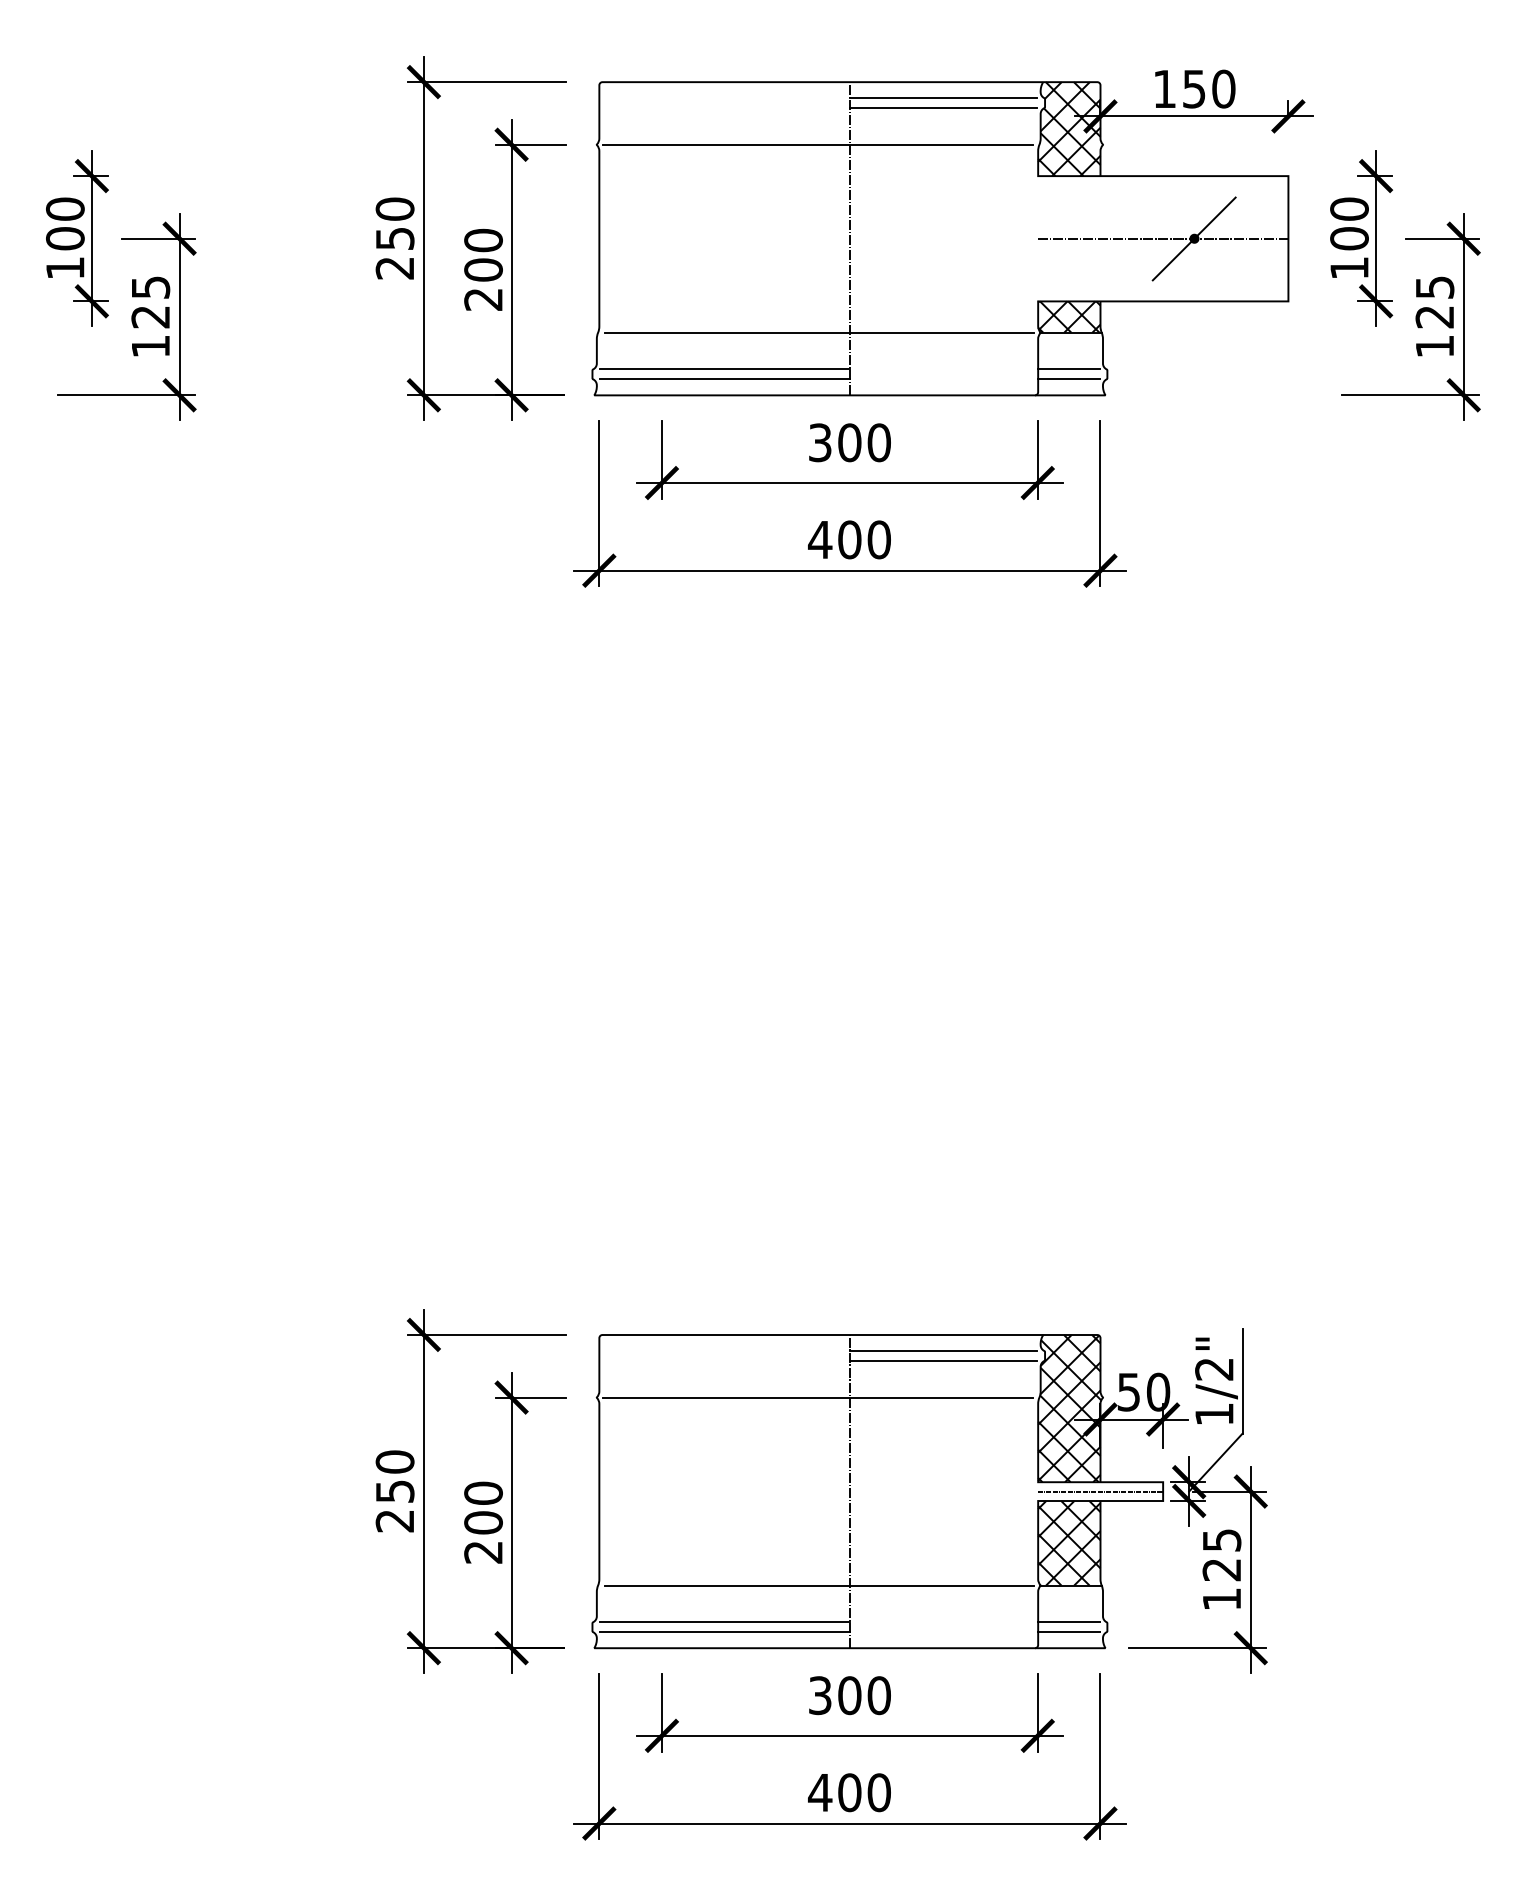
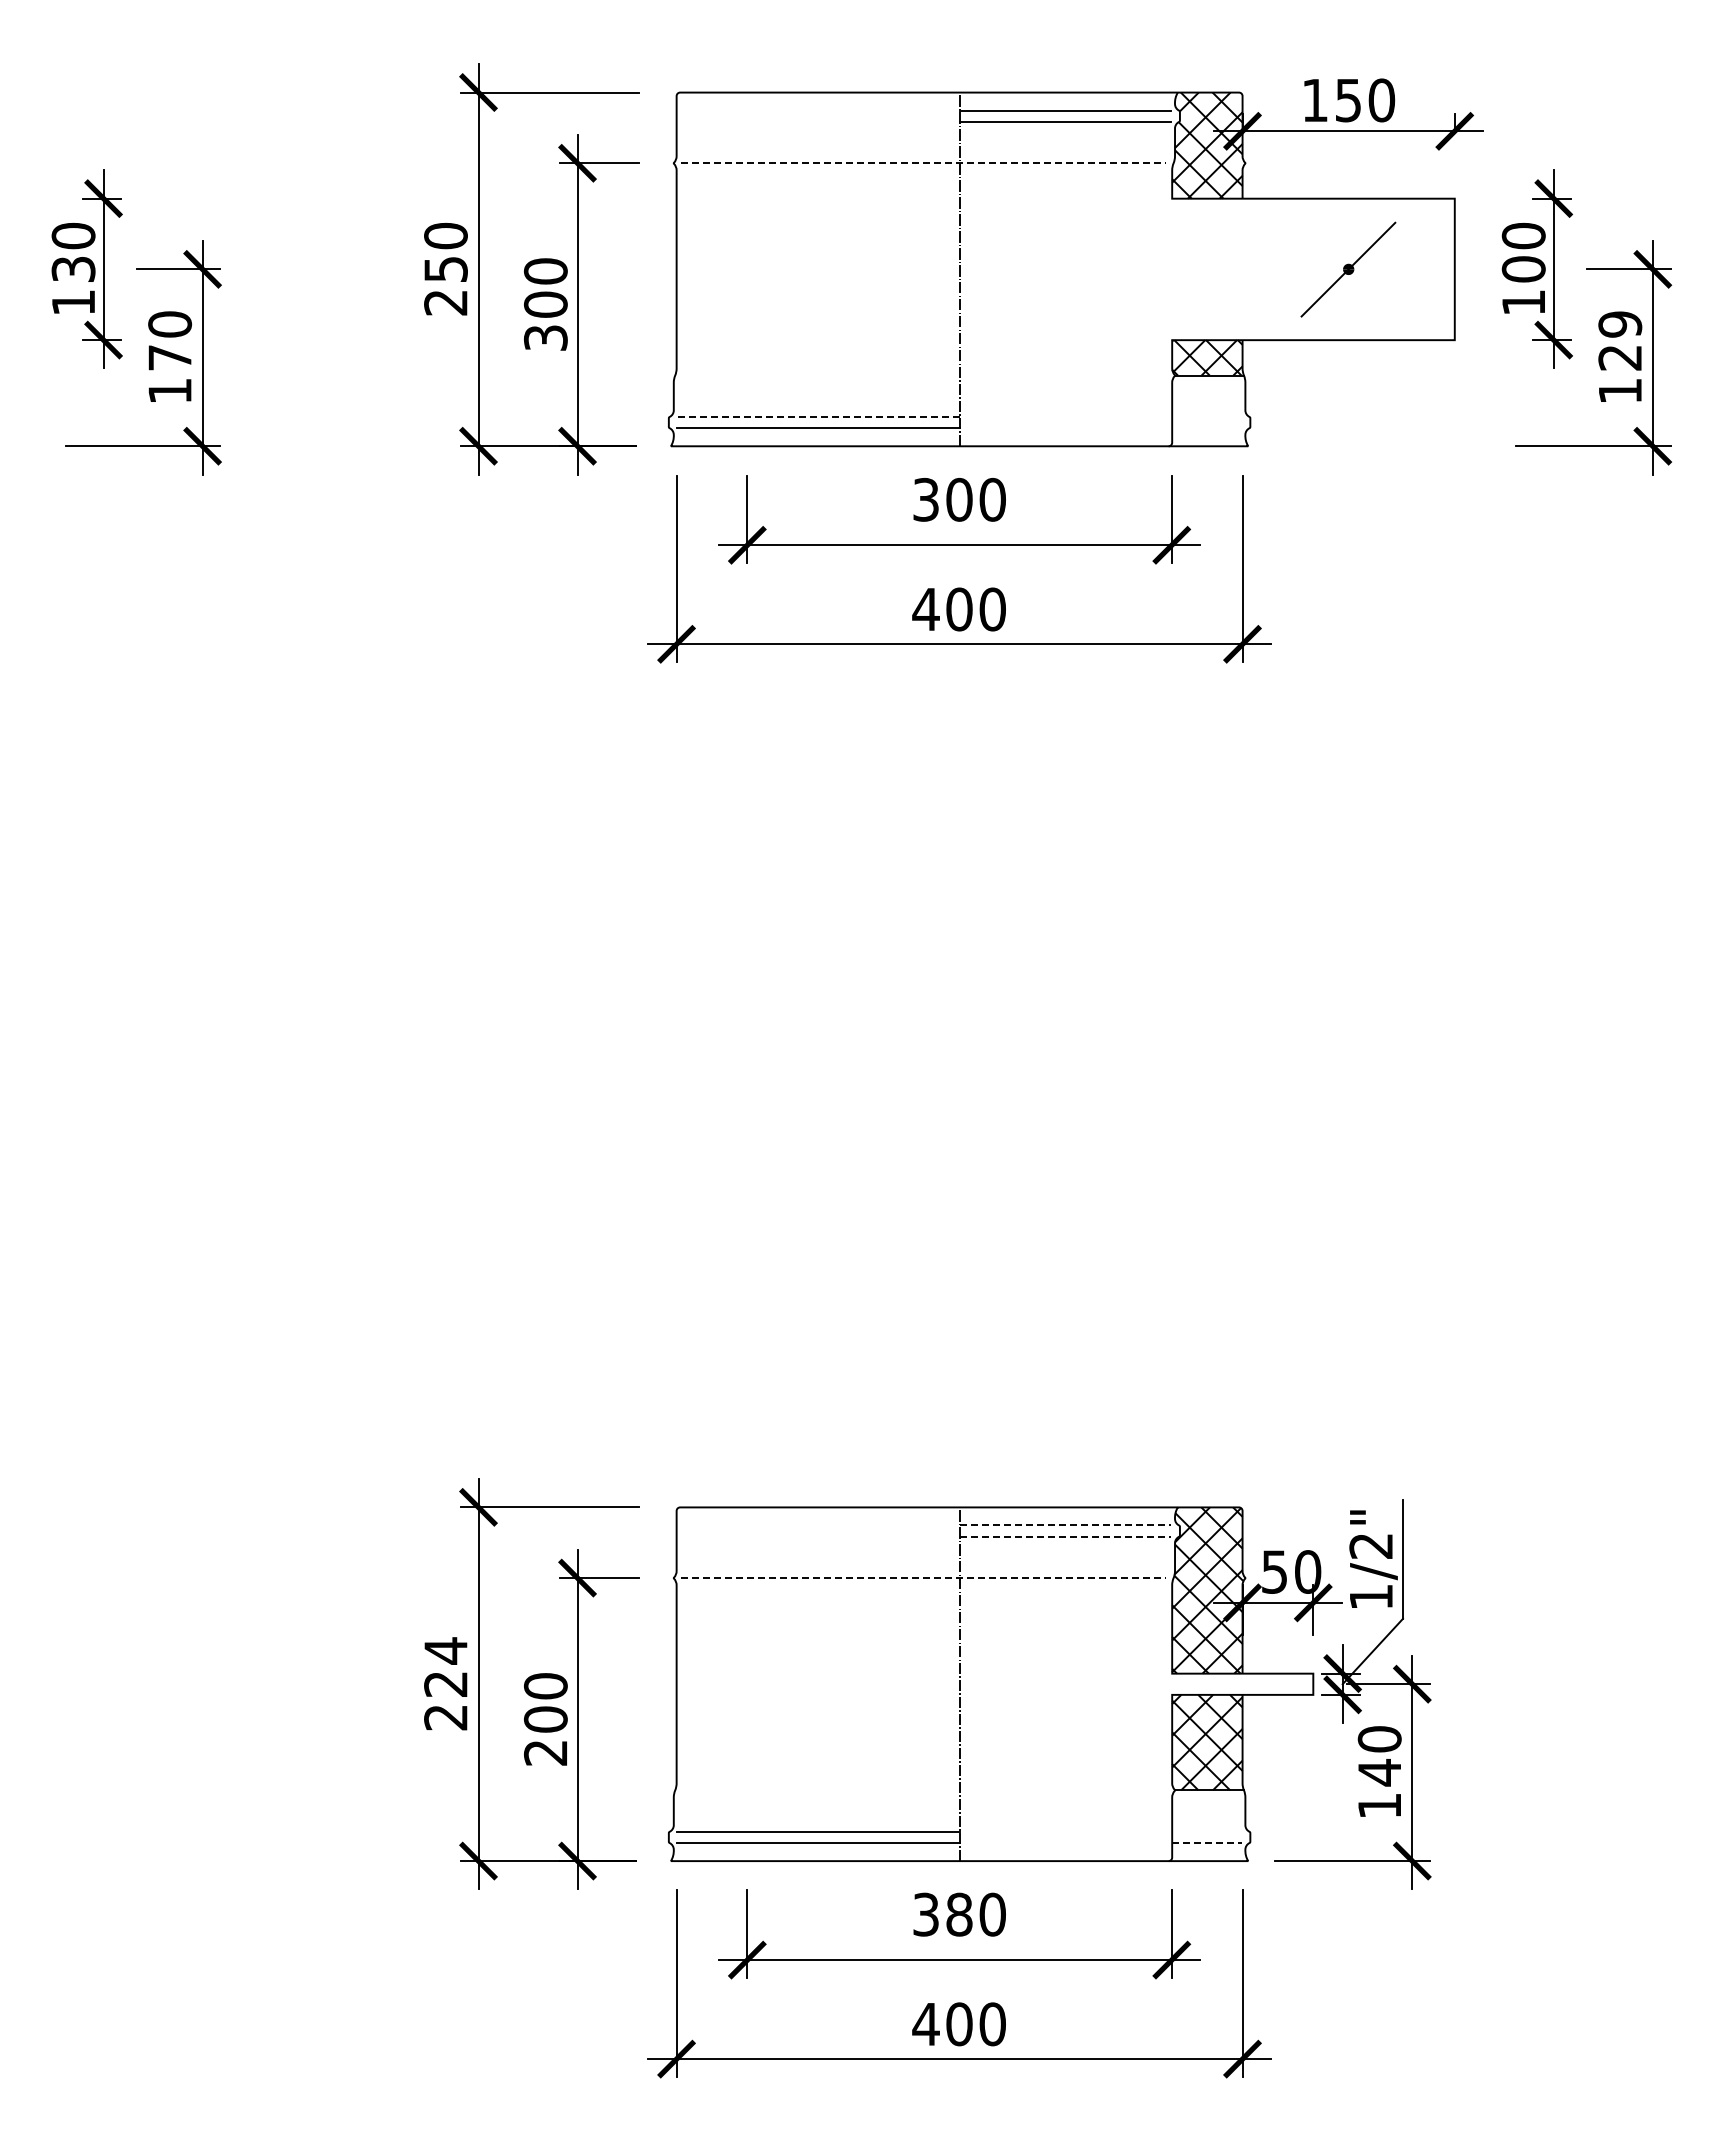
line: (818, 144) -> (924, 163), solid -> dashed
text: (65, 238) -> (73, 269), 100 -> 130
line: (1163, 238) -> (1313, 269), removed
text: (1435, 287) -> (1620, 324), 125 -> 129
text: (483, 299) -> (545, 337), 200 -> 300
text: (151, 301) -> (170, 340), 125 -> 170
line: (818, 332) -> (924, 375), removed
line: (724, 368) -> (817, 416), solid -> dashed
line: (1068, 368) -> (1206, 416), removed
line: (1068, 379) -> (1206, 428), removed
line: (943, 1351) -> (1065, 1525), solid -> dashed
line: (943, 1360) -> (1065, 1536), solid -> dashed
line: (818, 1397) -> (924, 1578), solid -> dashed
text: (394, 1475) -> (445, 1666), 250 -> 224
line: (1100, 1491) -> (1242, 1684), removed
text: (1221, 1555) -> (1379, 1756), 125 -> 140
line: (818, 1585) -> (924, 1790), removed
line: (1068, 1621) -> (1206, 1831), removed
line: (1069, 1632) -> (1207, 1843), solid -> dashed
text: (849, 1695) -> (959, 1914), 300 -> 380

